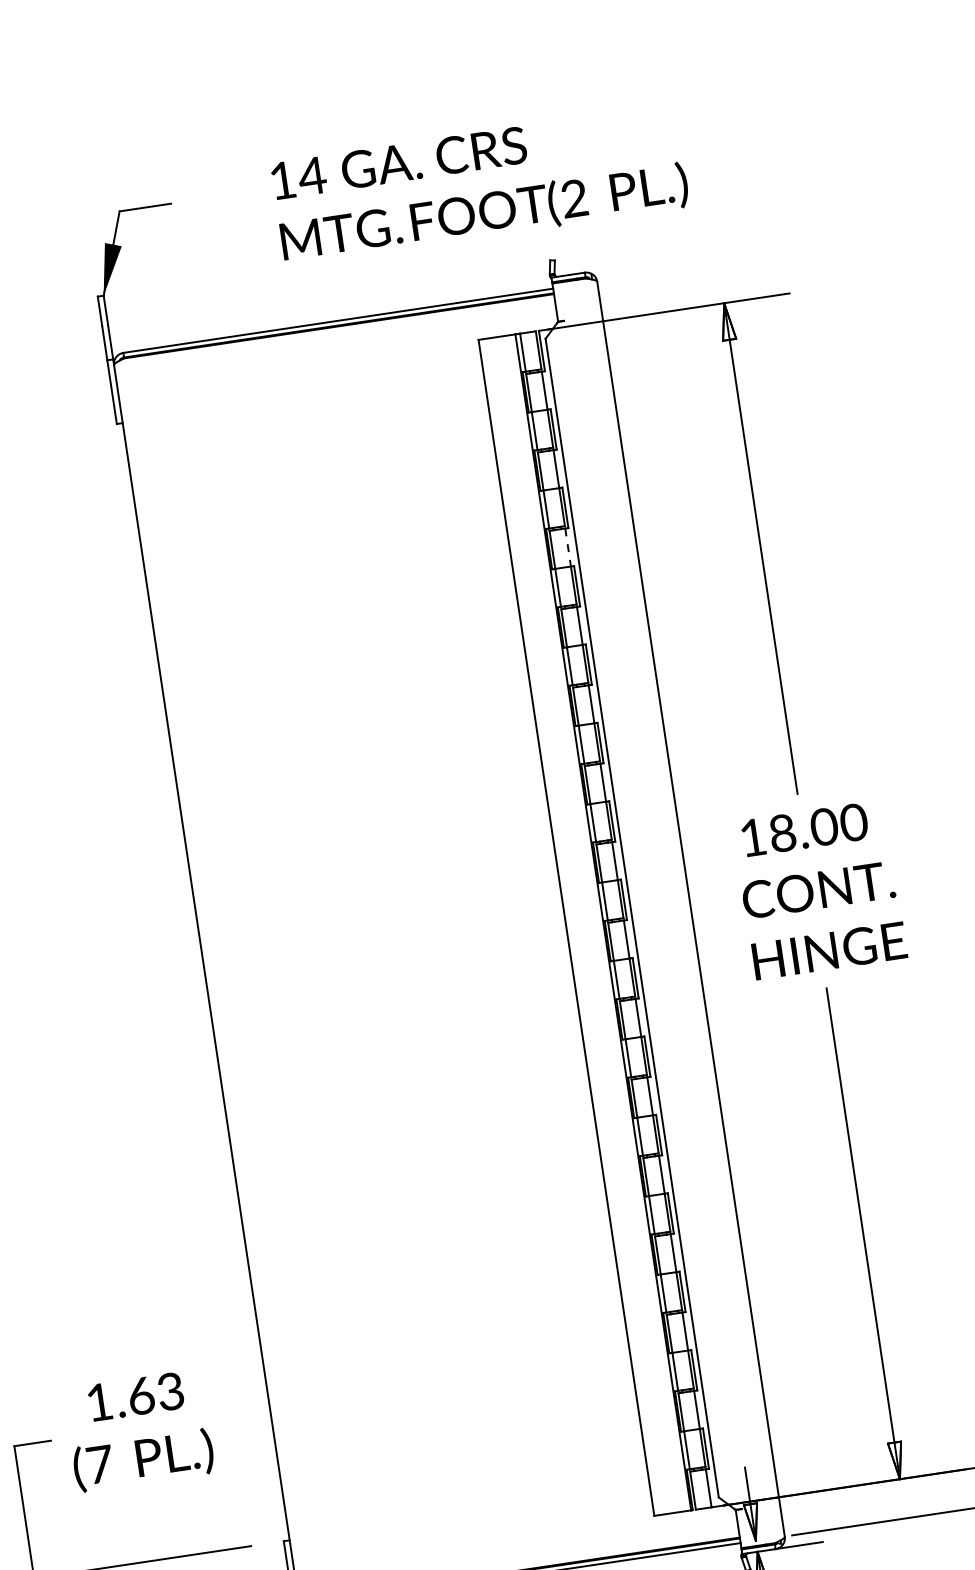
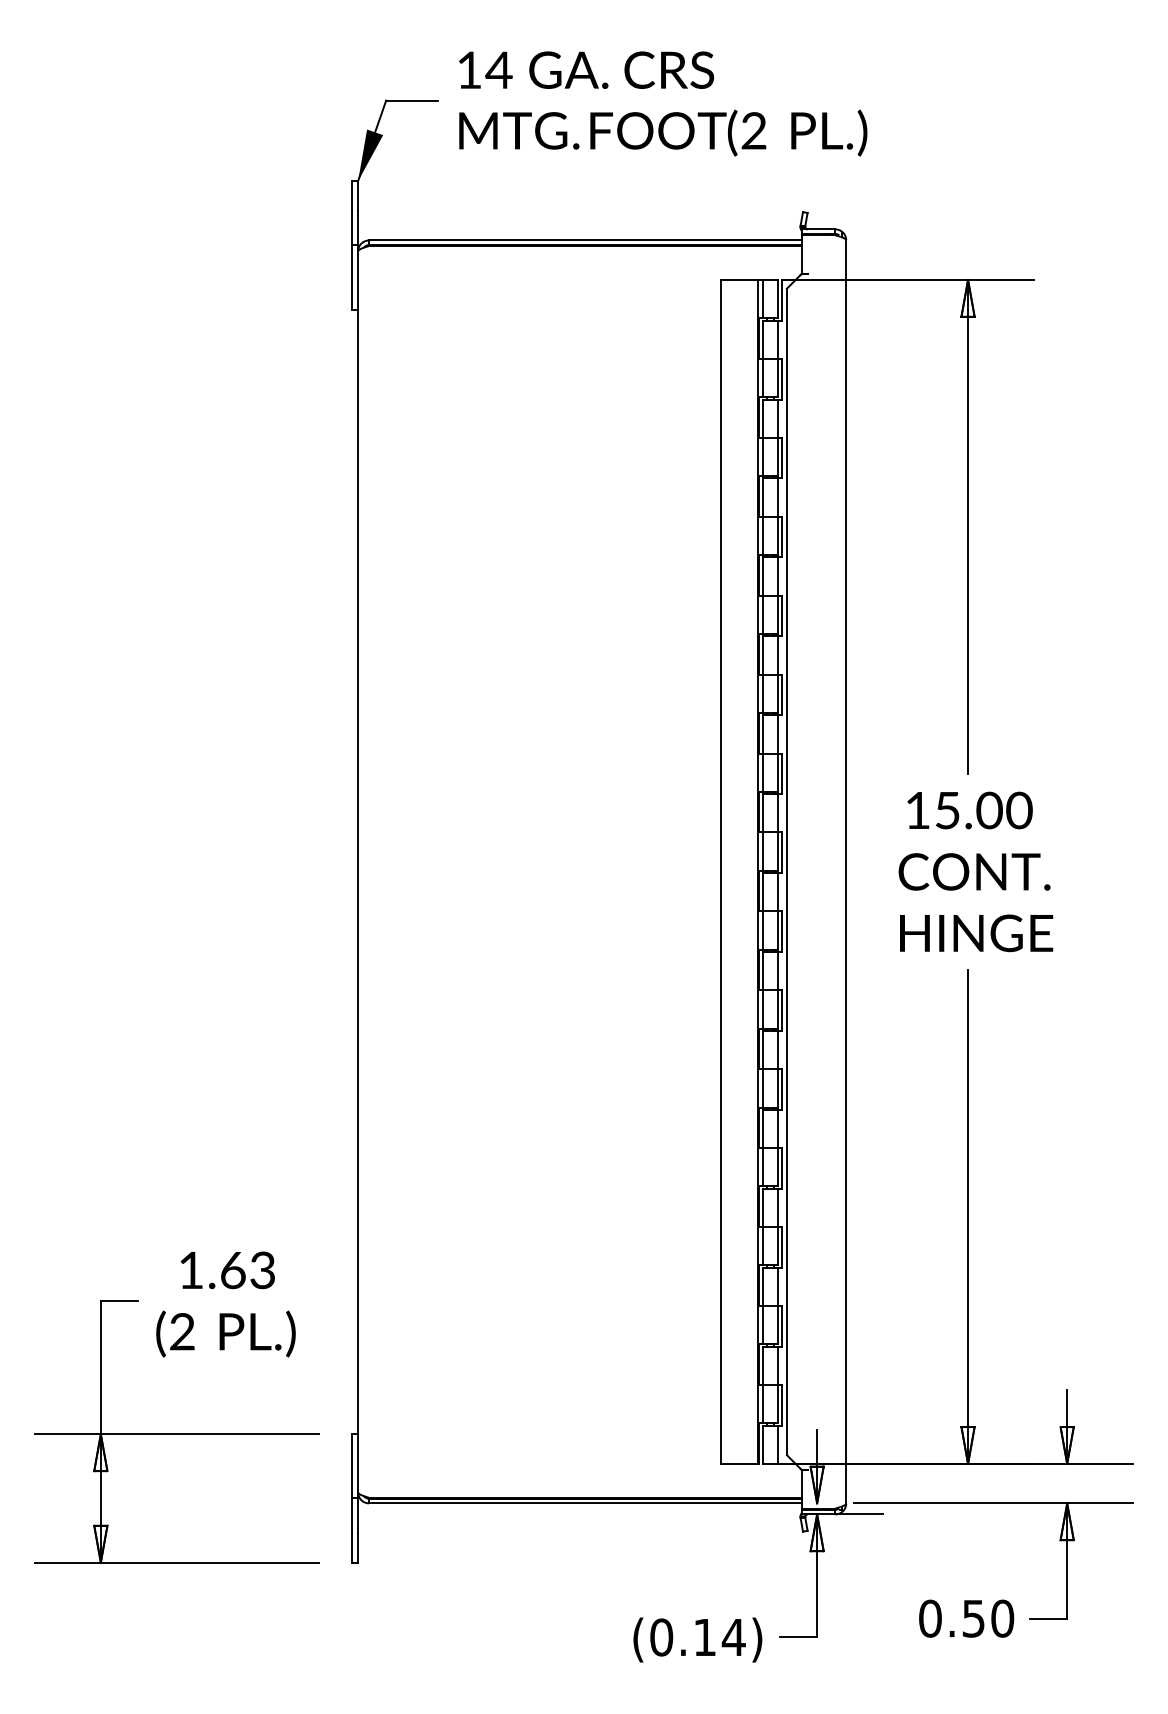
text: (480, 184) -> (663, 103), moved
line: (568, 548) -> (778, 498), dashed -> solid
text: (782, 833) -> (947, 810), 18.00 -> 15.00
text: (100, 1464) -> (182, 1331), (7 -> (2

